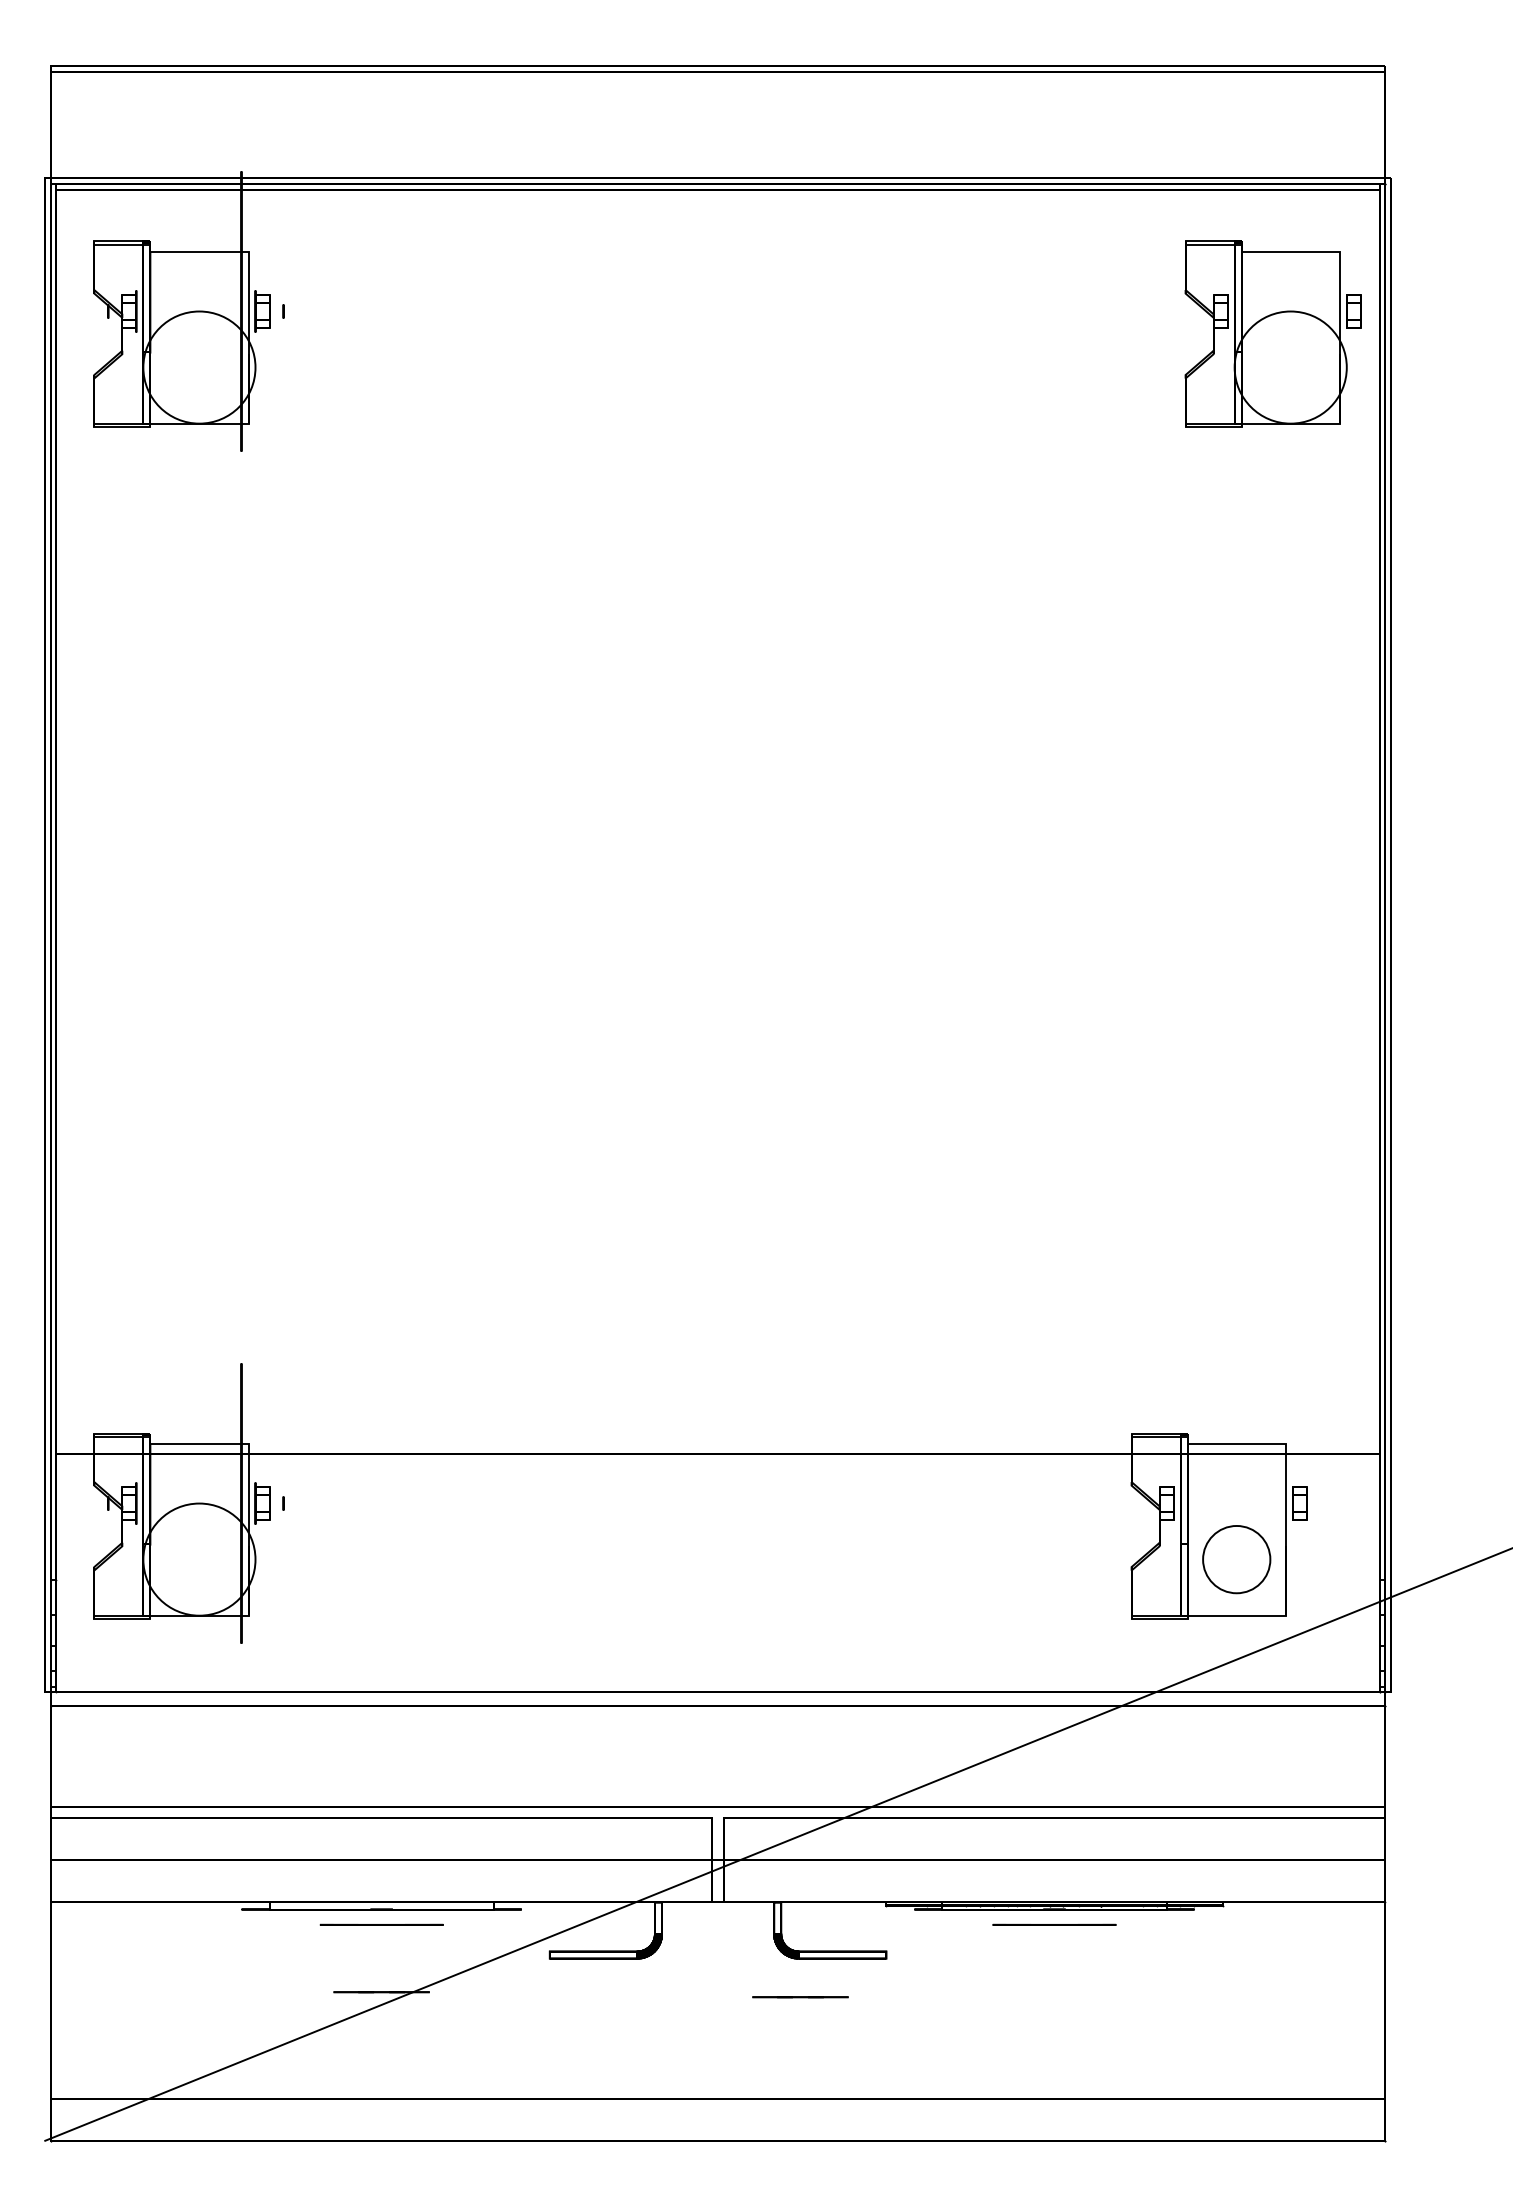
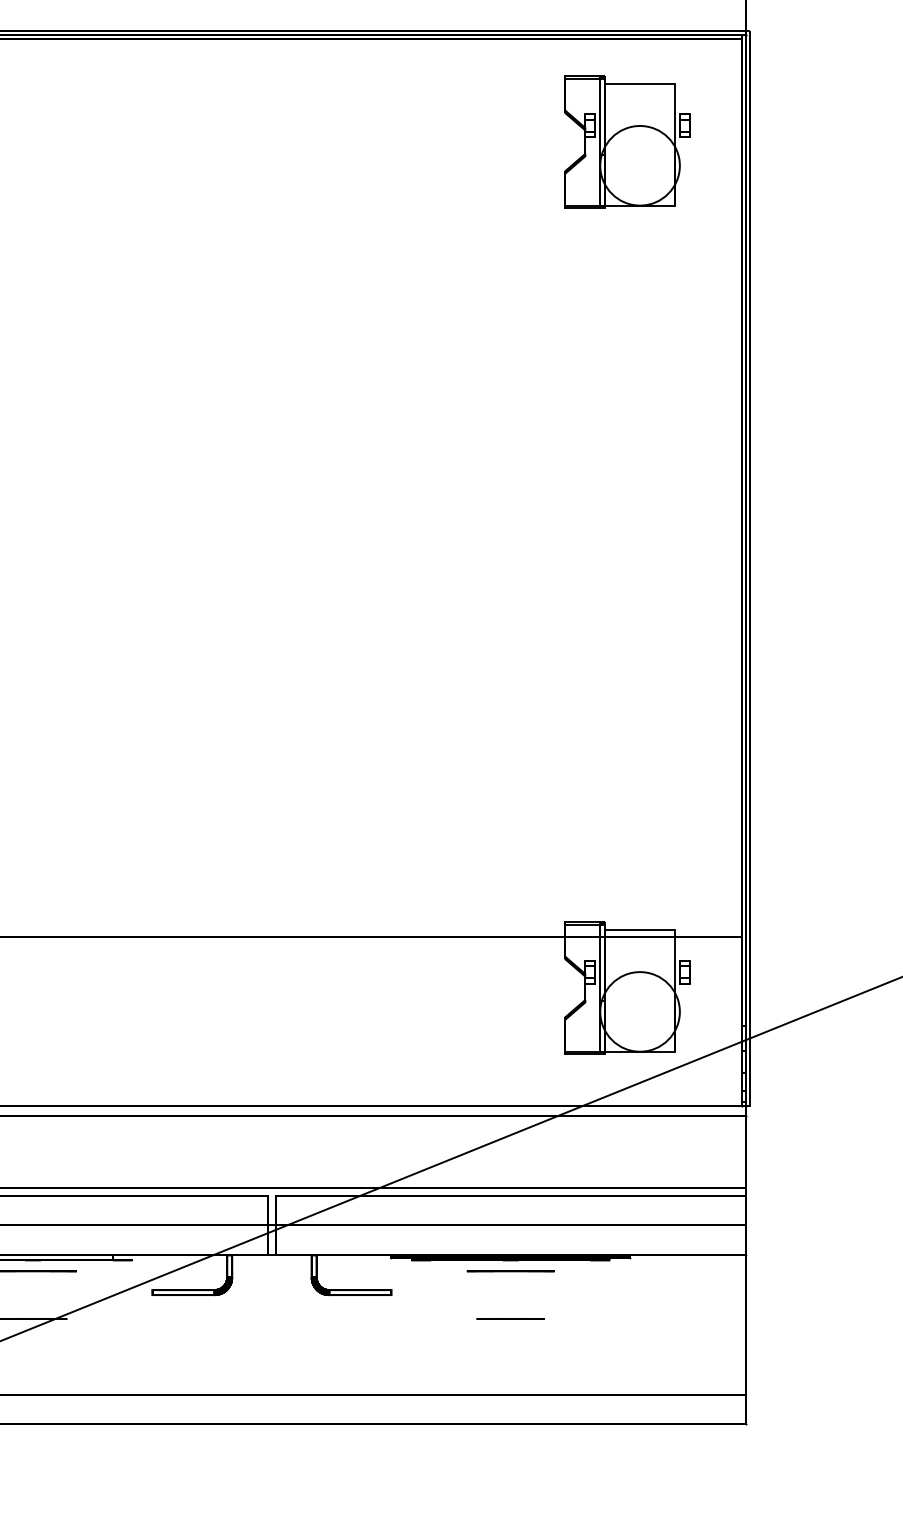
part: (1272, 333) -> (627, 141), moved
circle: (1236, 1559) -> (639, 1011), size x1.67
line: (800, 1997) -> (510, 1319), moved

